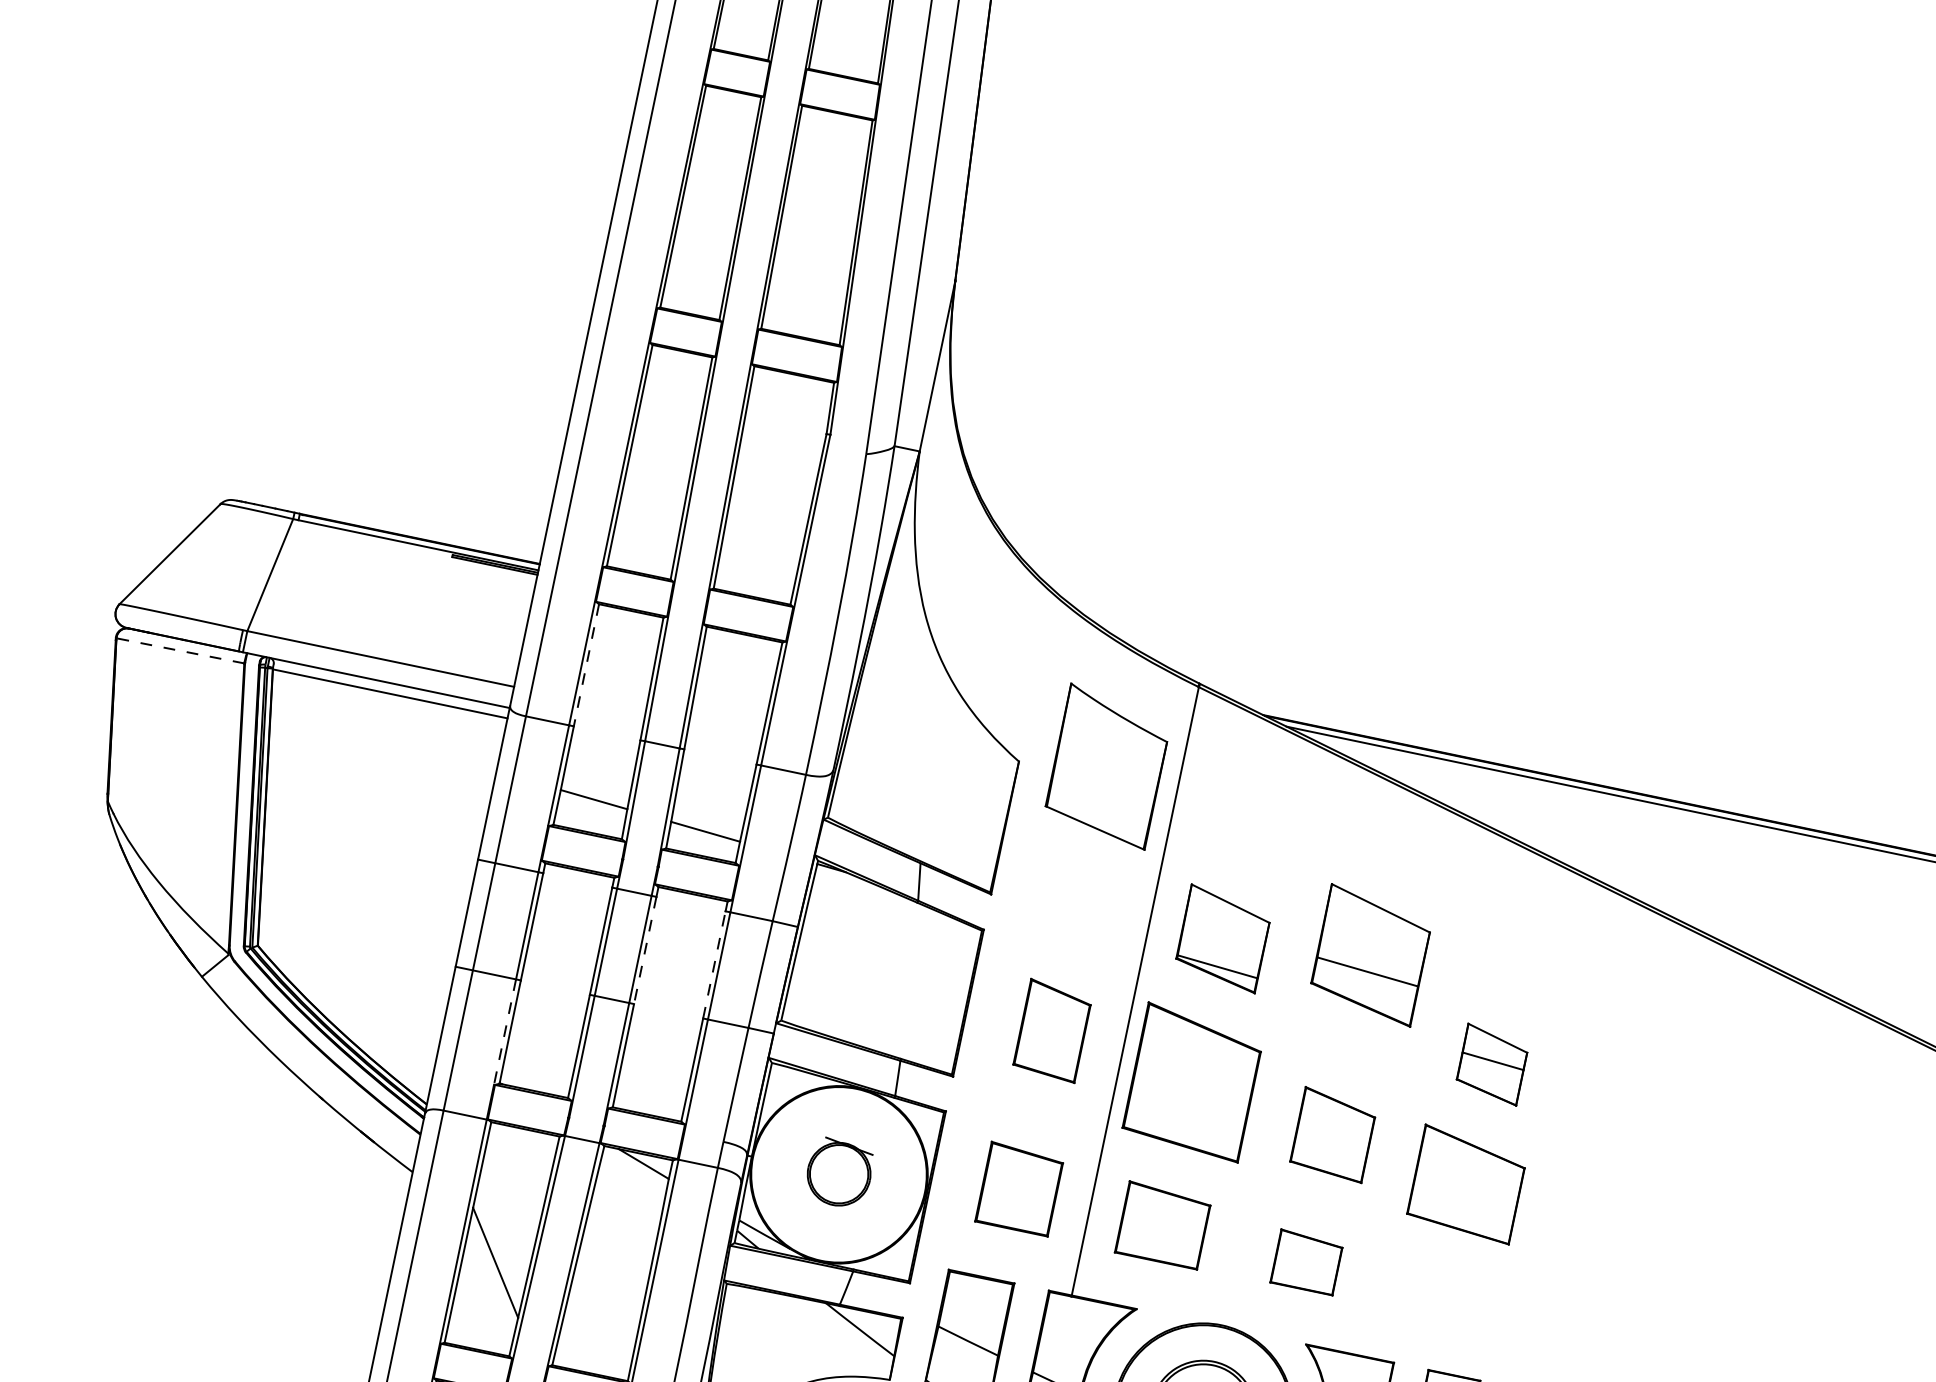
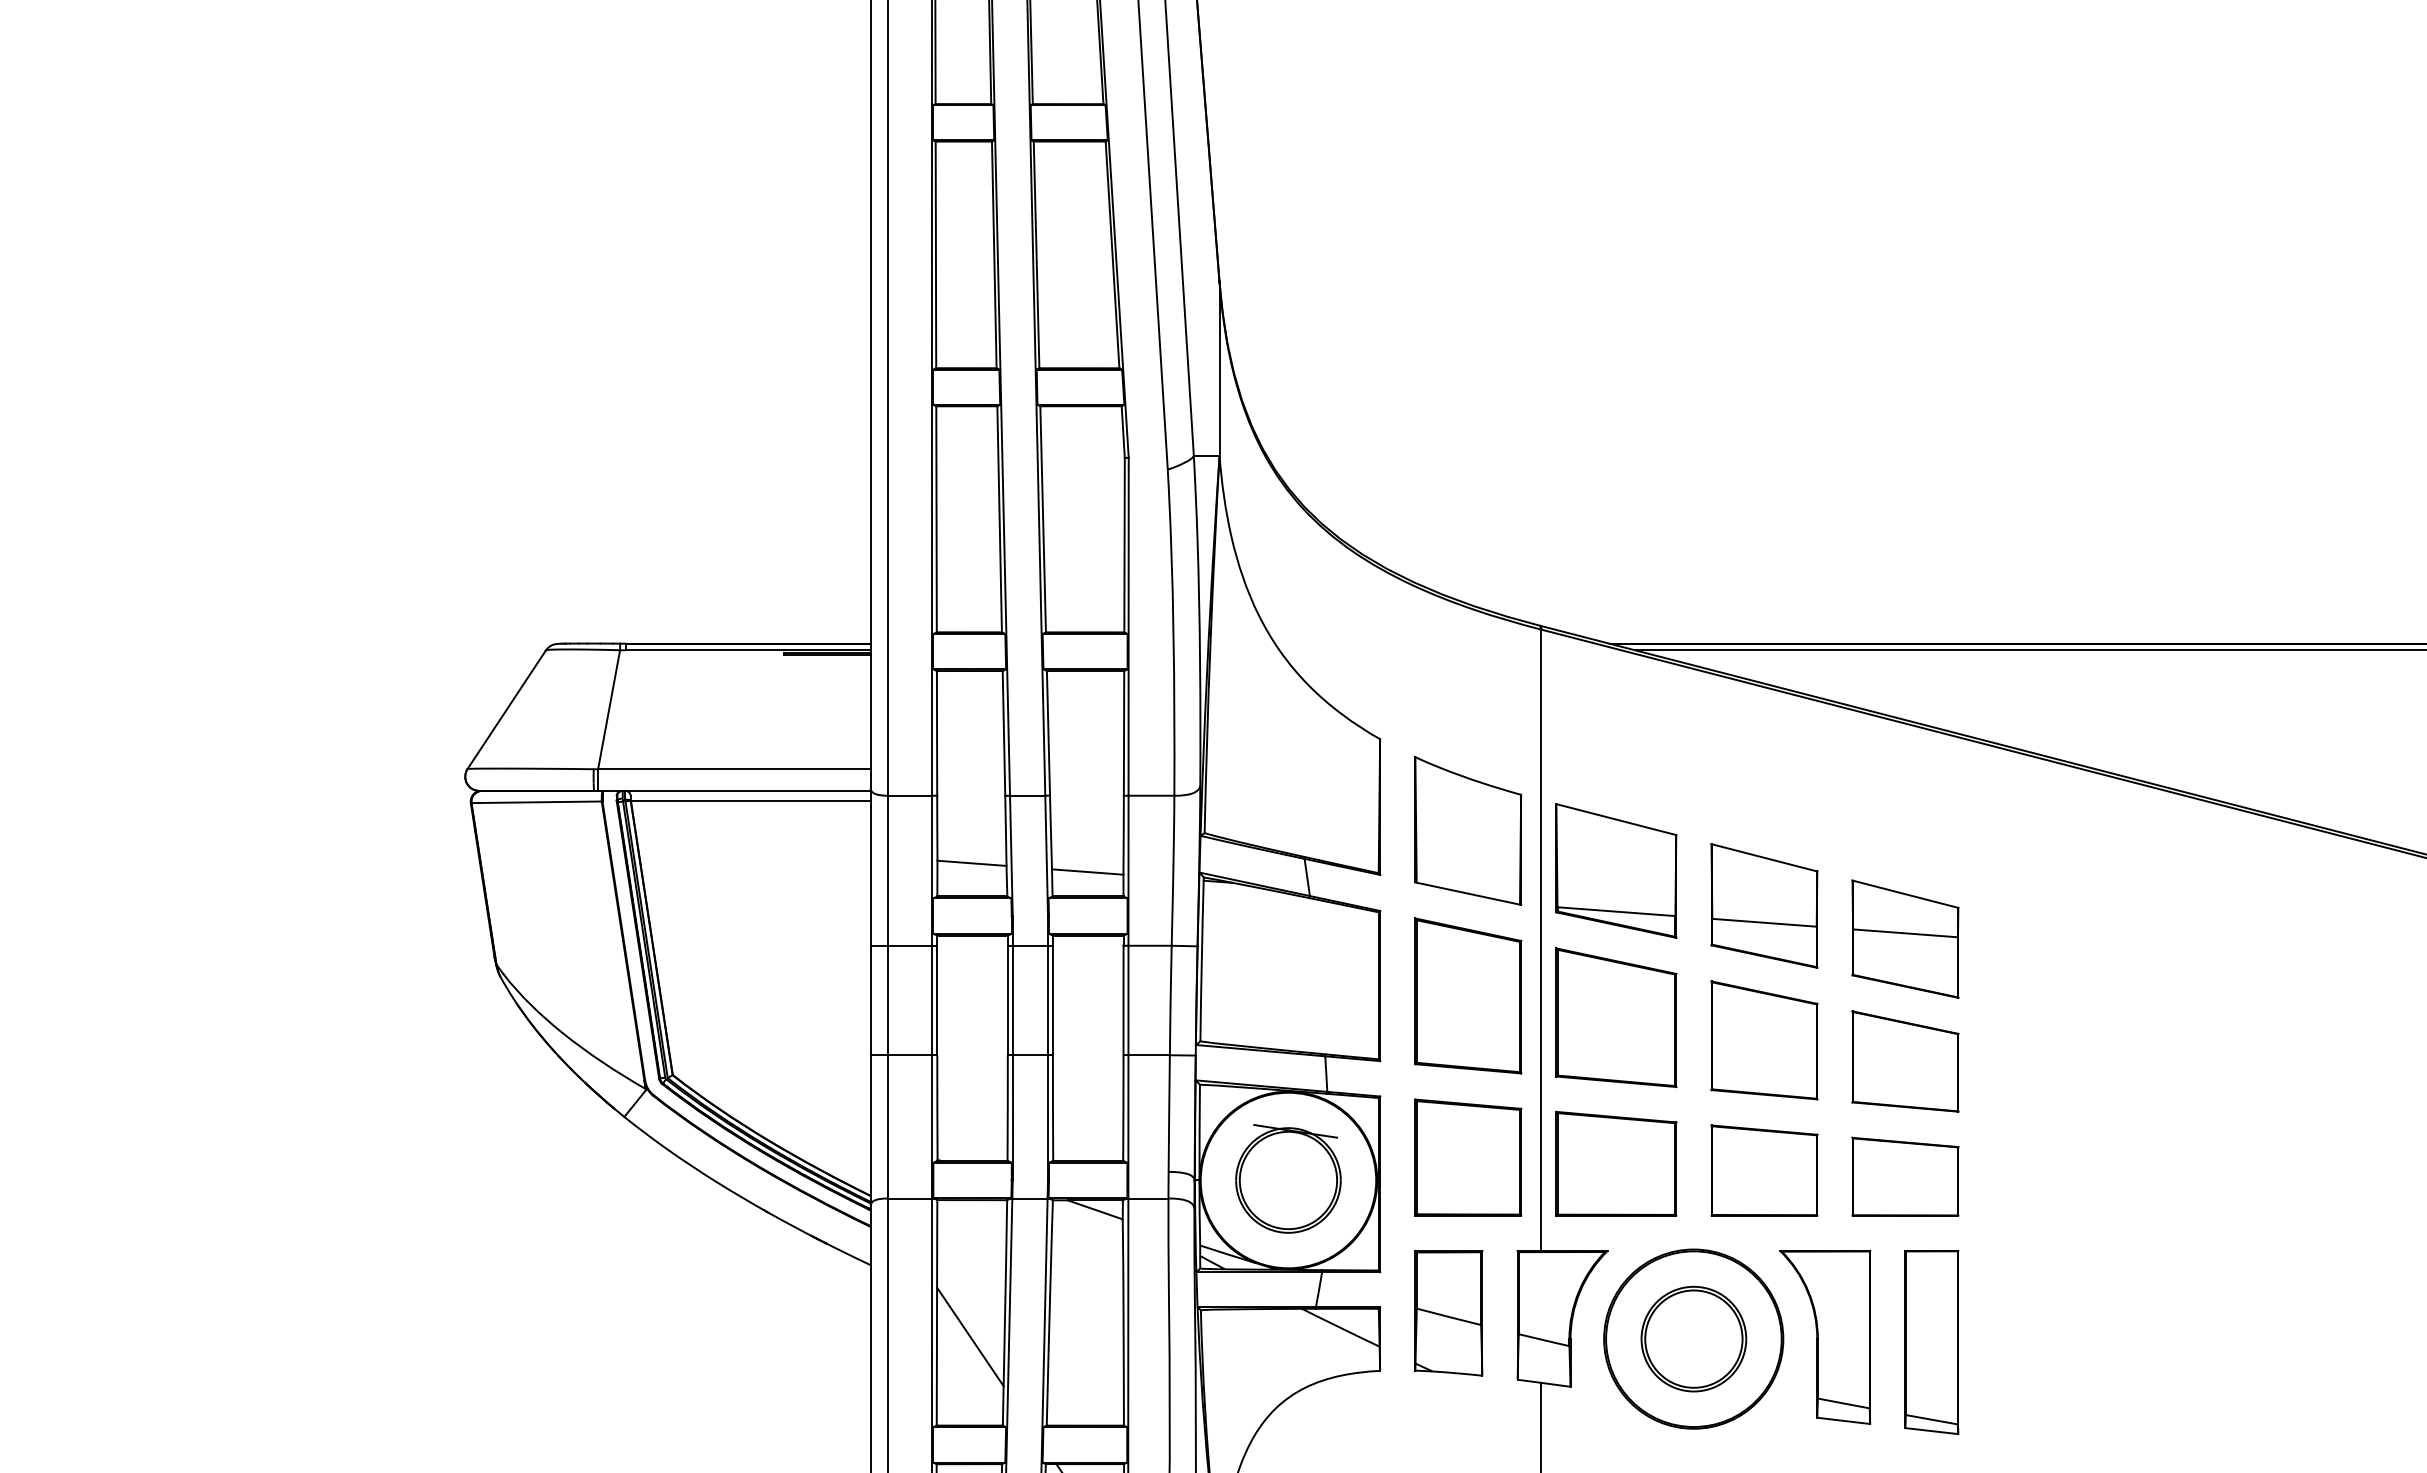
line: (180, 651) -> (536, 802), dashed -> solid
line: (586, 665) -> (937, 733), dashed -> solid
part: (1108, 766) -> (1468, 830), moved
part: (1223, 938) -> (1616, 870), size x1.43
line: (644, 950) -> (1052, 1000), dashed -> solid
part: (1371, 955) -> (1764, 905), moved
line: (714, 964) -> (1123, 1000), dashed -> solid
part: (1053, 1030) -> (1468, 995), size x1.67
line: (505, 1032) -> (932, 1109), dashed -> solid
part: (1492, 1064) -> (1905, 938), size x1.67
part: (1333, 1135) -> (1764, 1040), size x1.43
part: (839, 1172) -> (1288, 1178), size x1.67
part: (1019, 1189) -> (1468, 1157), size x1.43
part: (1163, 1225) -> (1616, 1163), size x1.43
part: (1307, 1262) -> (1764, 1170), size x1.67
part: (1443, 1297) -> (1905, 1176), added

